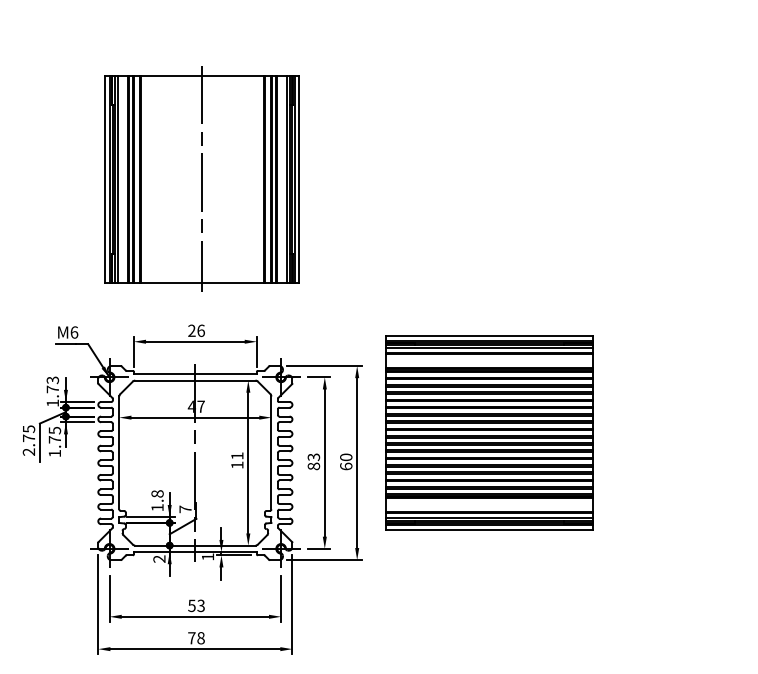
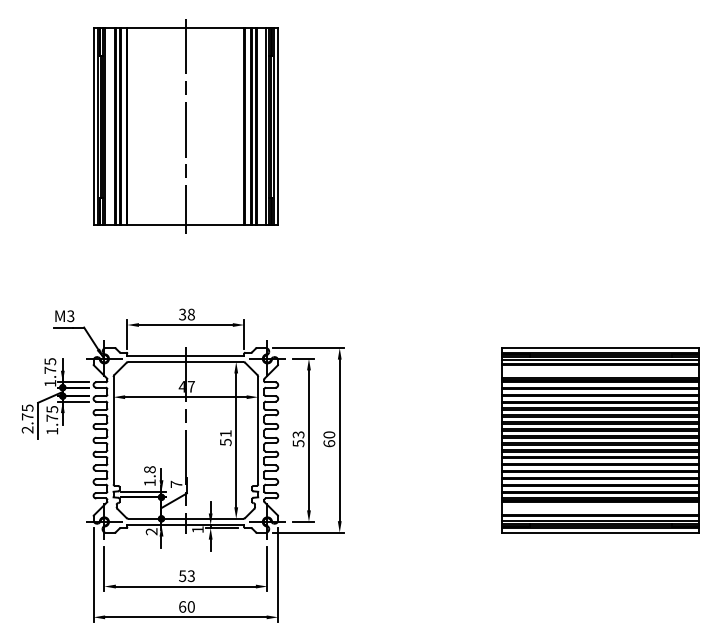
part: (201, 178) -> (185, 126), moved
text: (196, 330) -> (186, 314), 26 -> 38
text: (74, 332) -> (70, 316), M6 -> M3
text: (52, 379) -> (50, 360), 1.73 -> 1.75
part: (489, 432) -> (600, 439), moved
text: (237, 464) -> (225, 441), 11 -> 51
text: (313, 466) -> (298, 443), 83 -> 53
text: (196, 638) -> (186, 607), 78 -> 60

